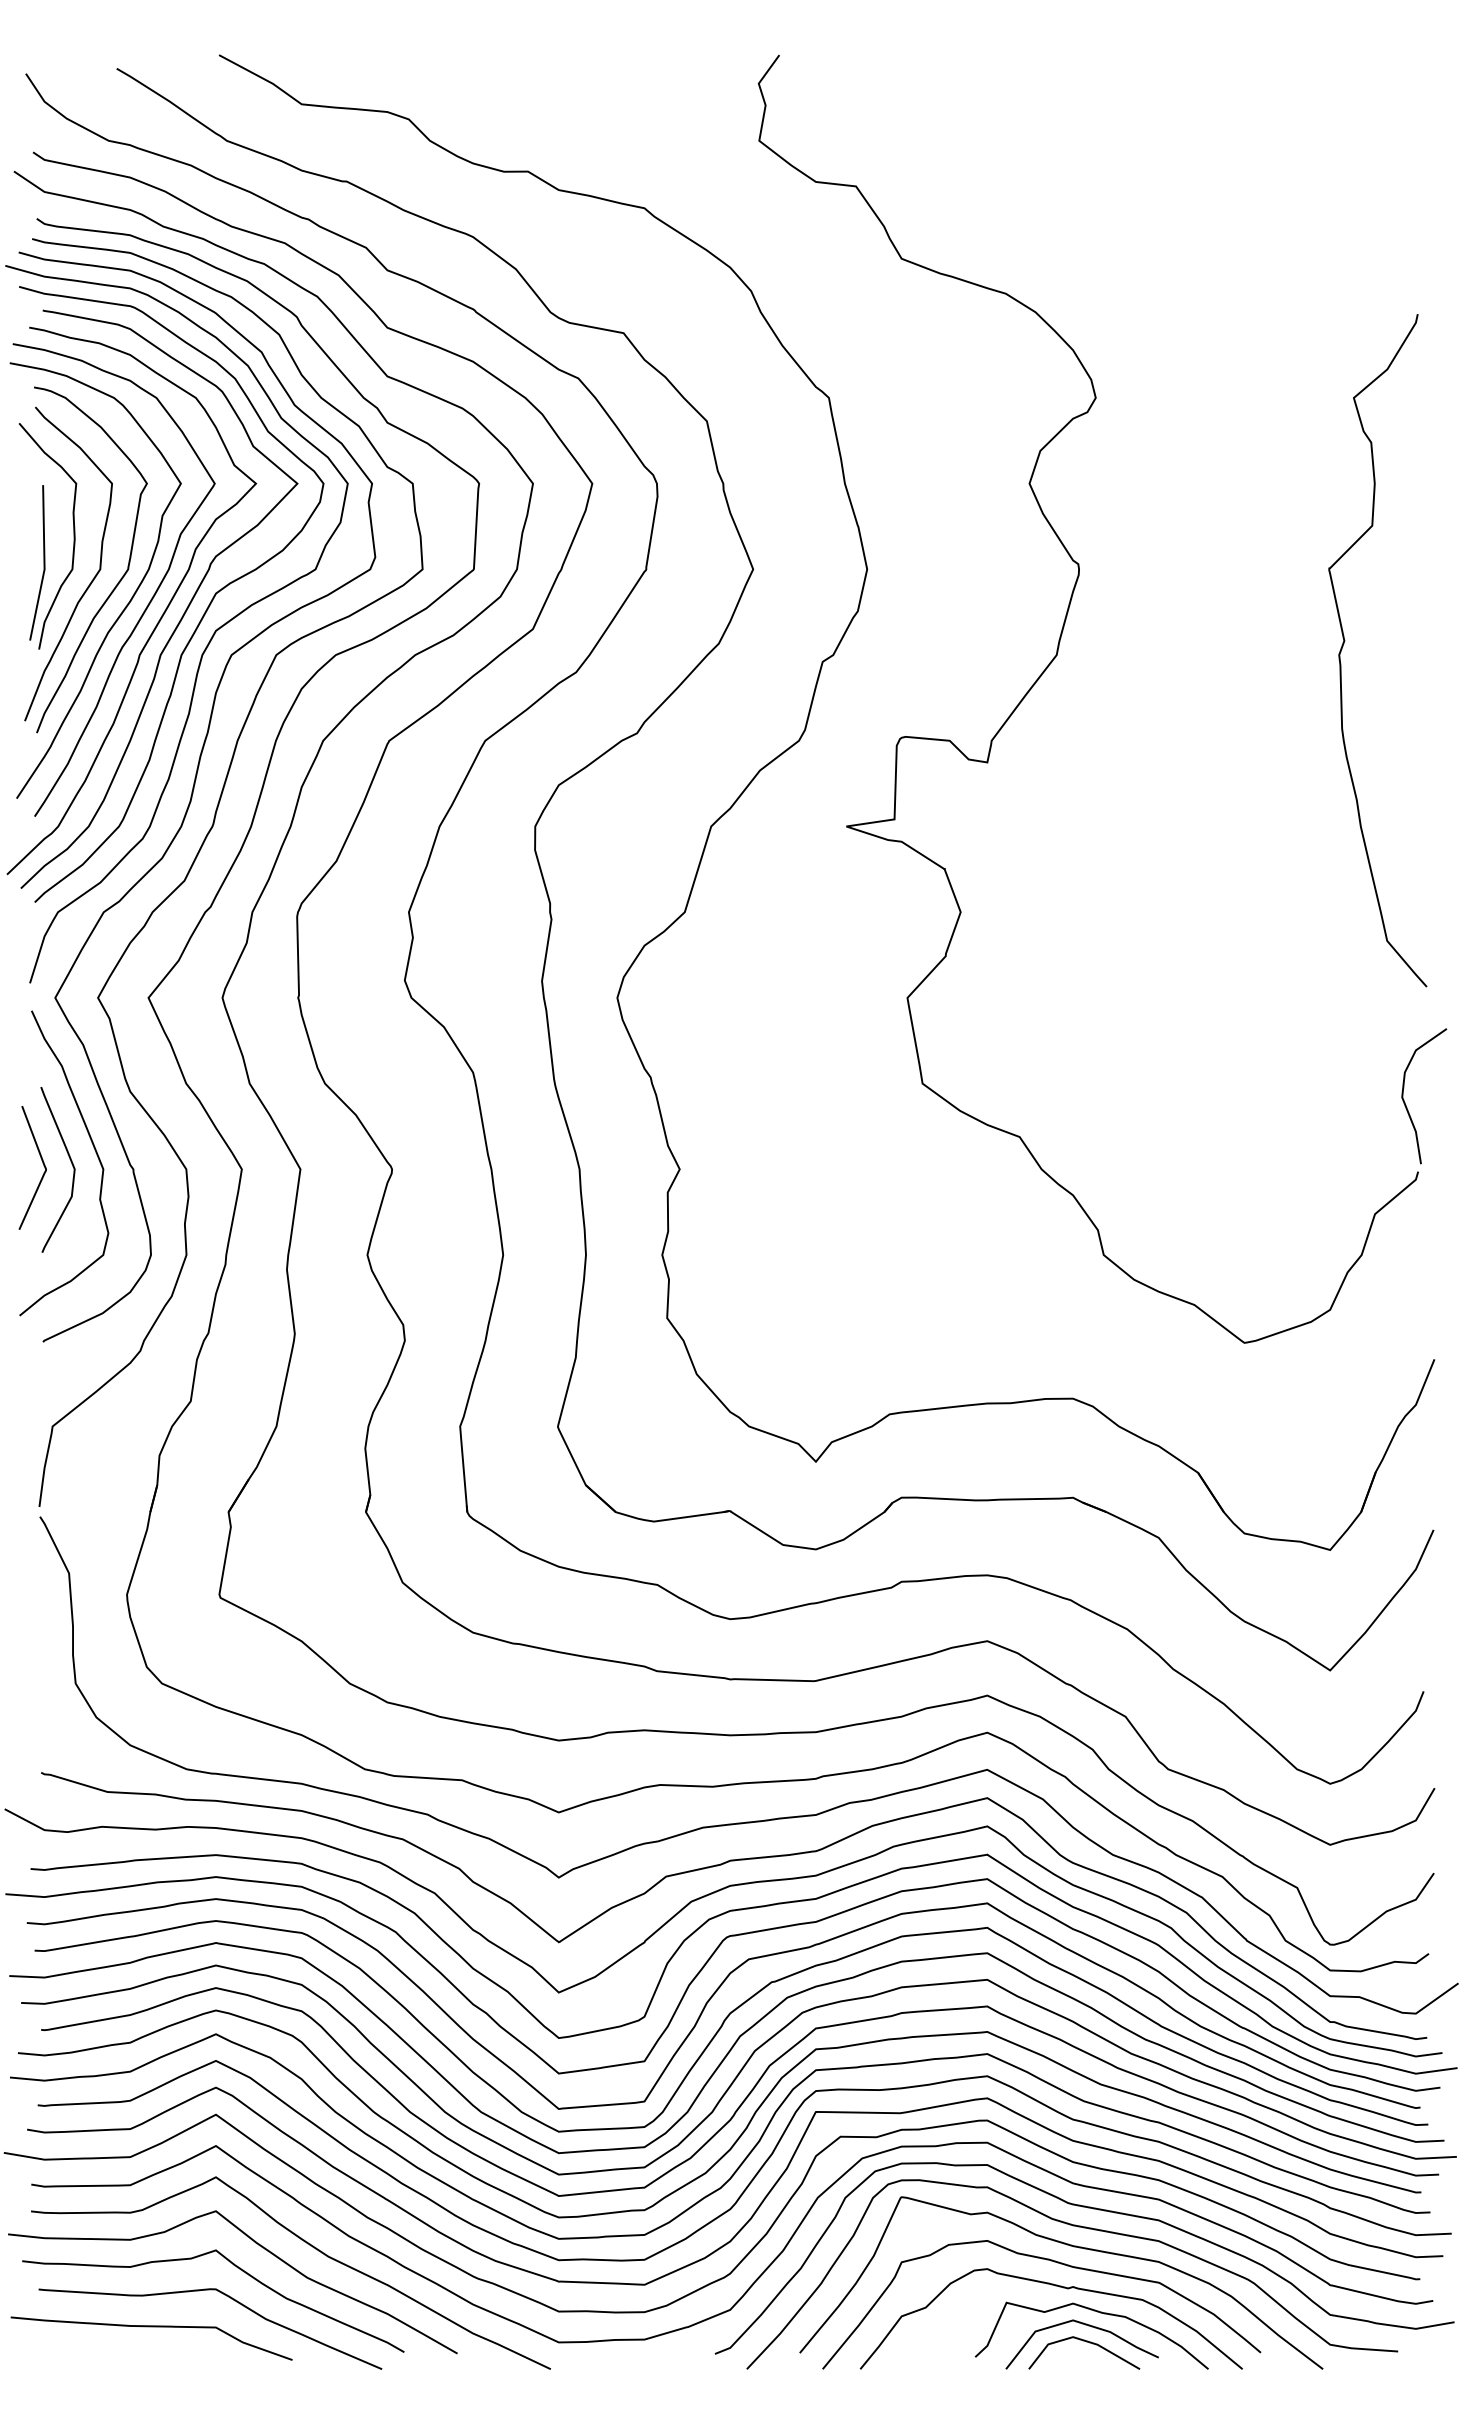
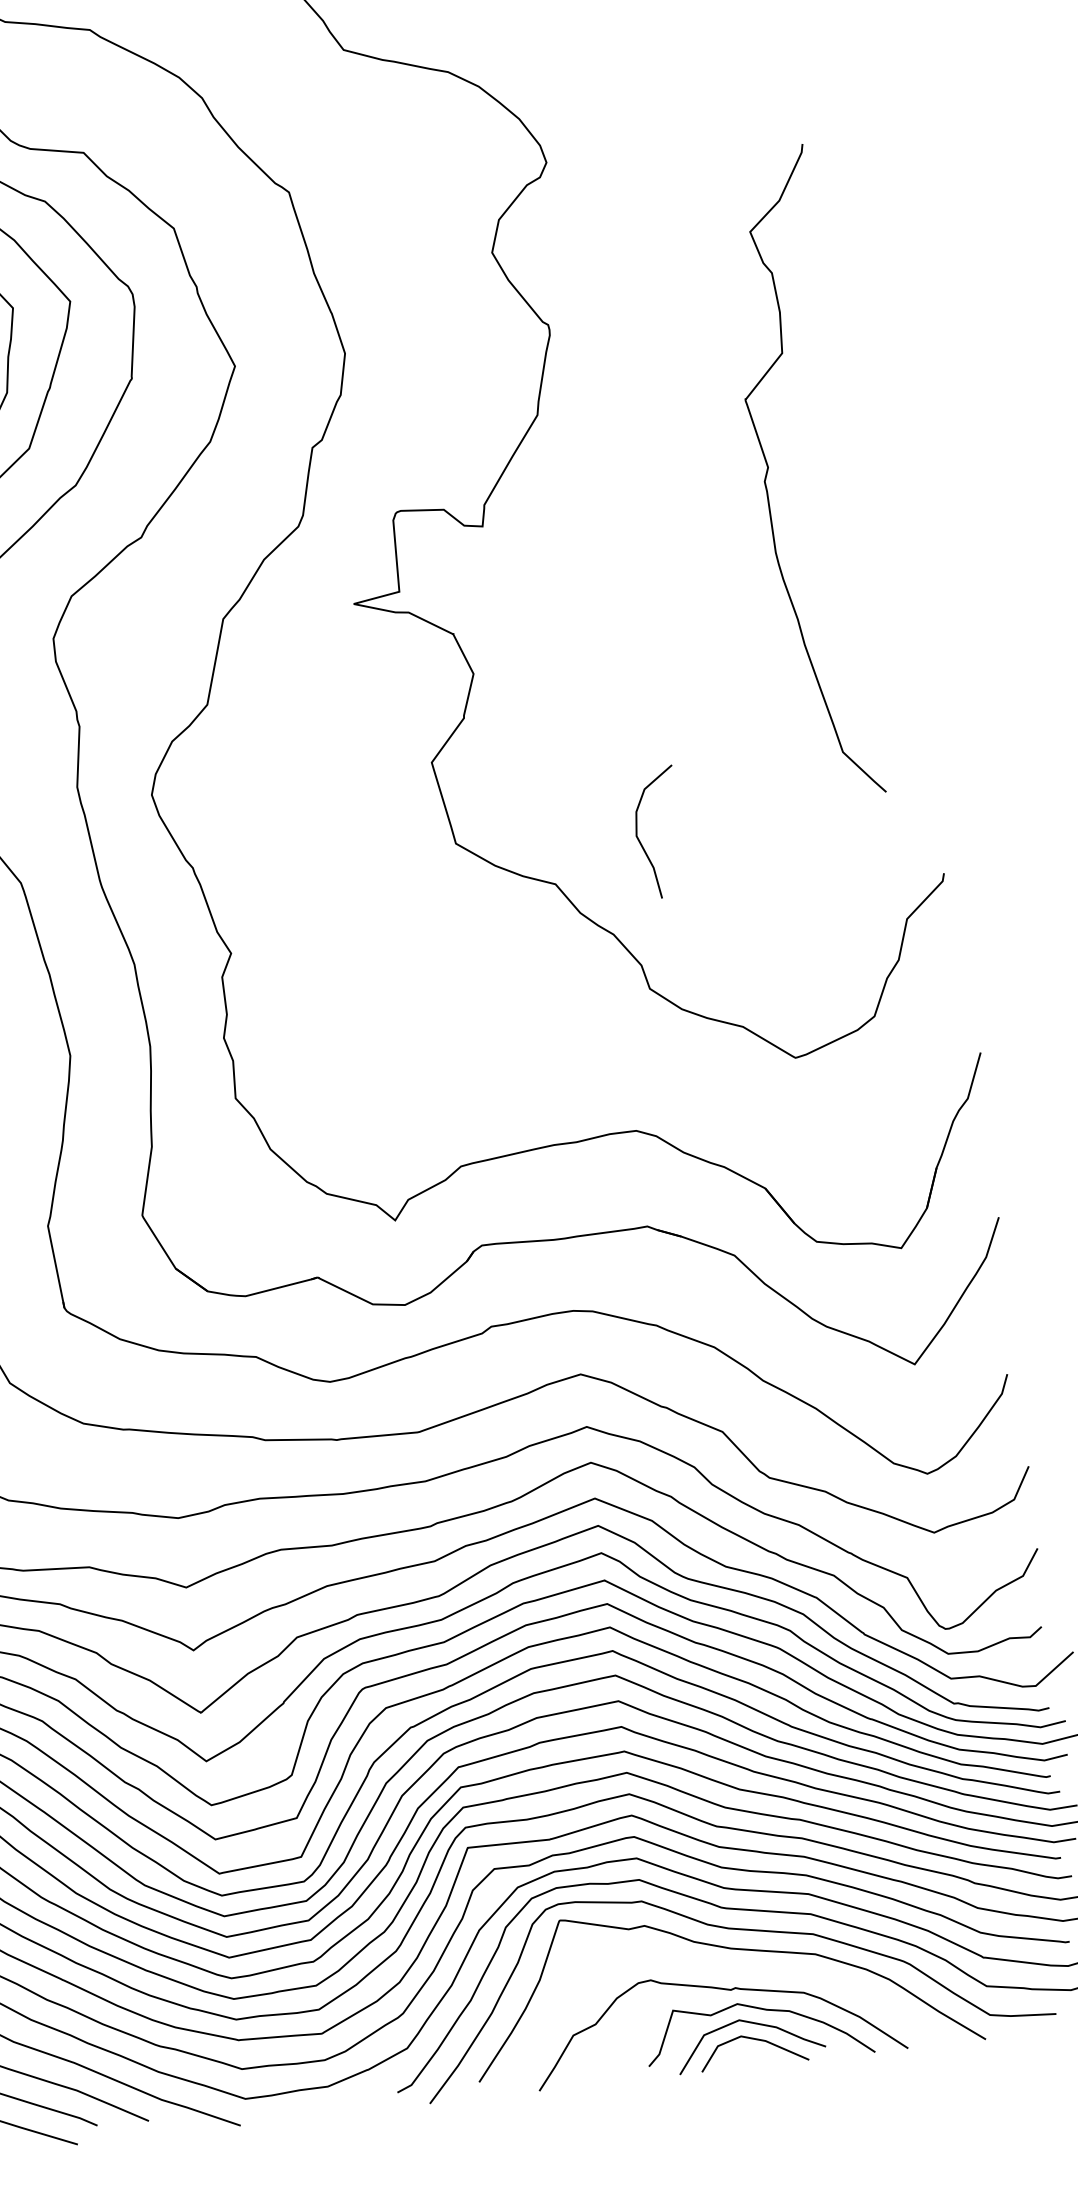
curve: (1345, 641) -> (769, 467), moved
curve: (1405, 1102) -> (640, 840), moved
curve: (1054, 2262) -> (714, 1966), removed

